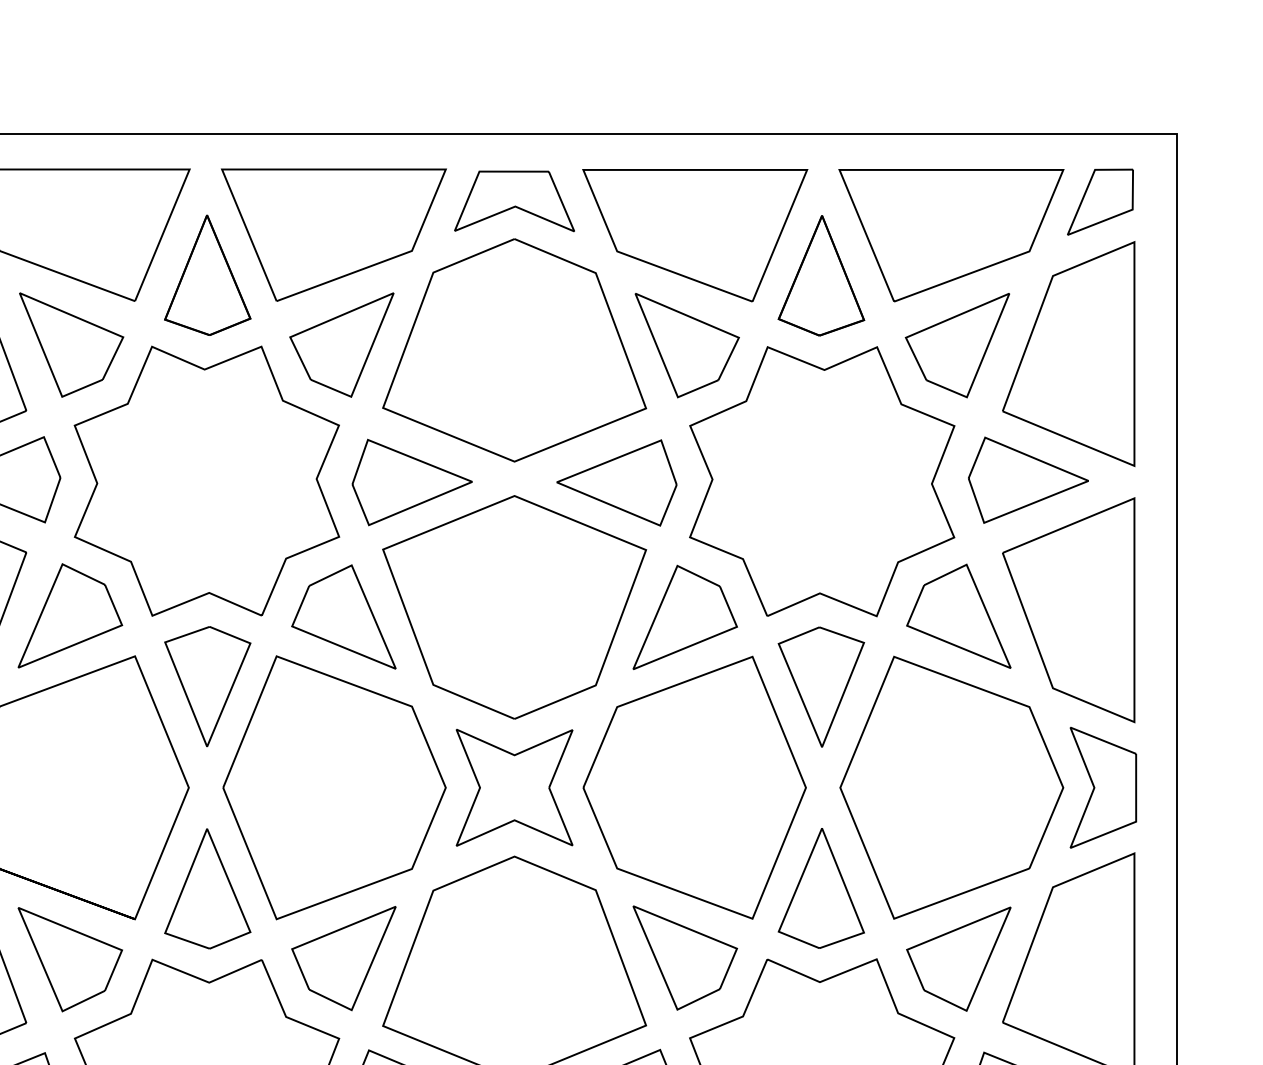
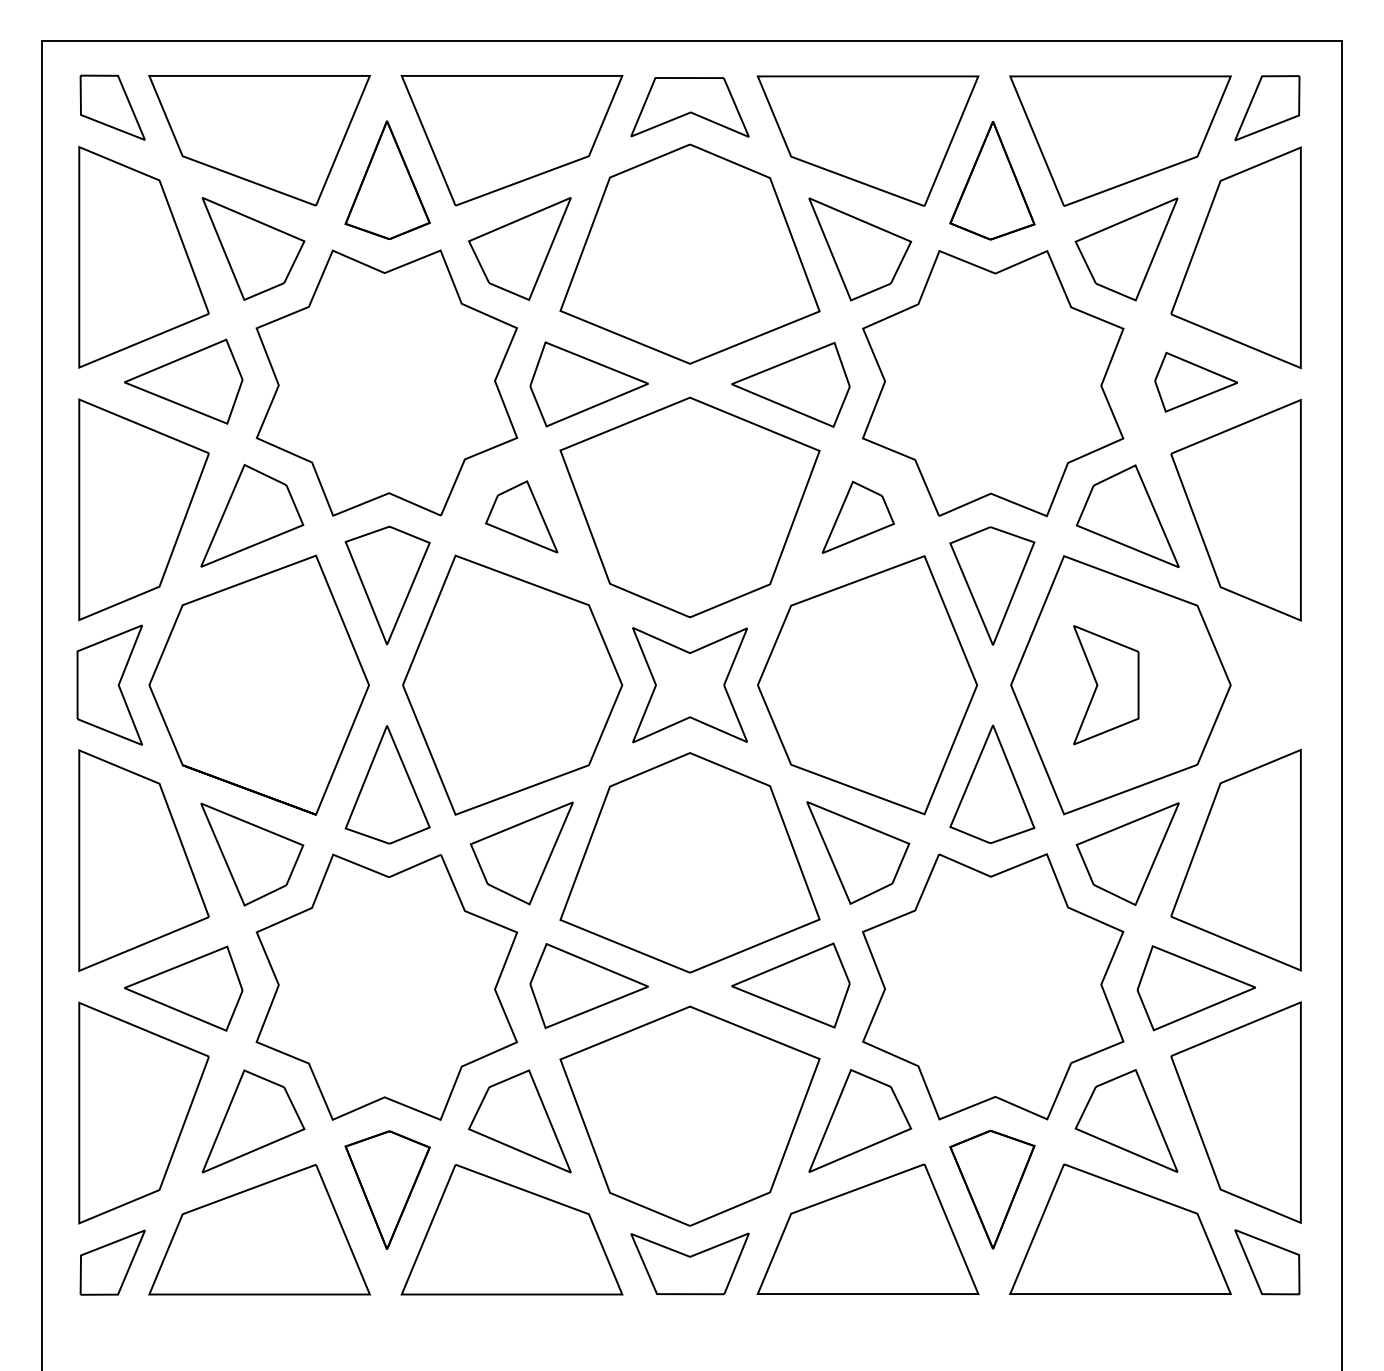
part: (1027, 480) -> (1195, 382), size x0.7
part: (343, 616) -> (521, 516), size x0.7
part: (685, 617) -> (858, 517), size x0.7
part: (1103, 788) -> (1106, 685), moved

